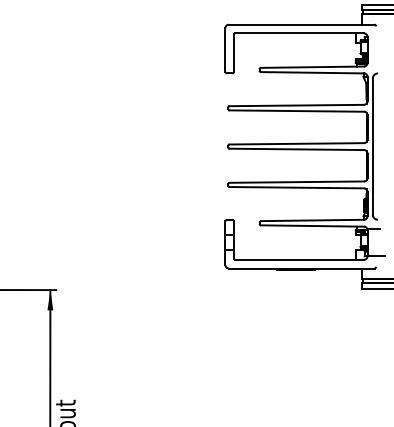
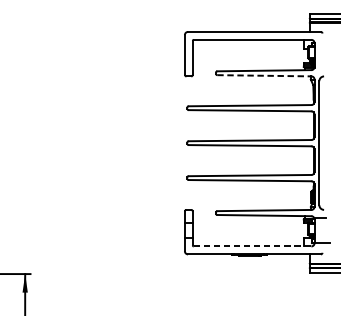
line: (312, 72) -> (264, 75), solid -> dashed
line: (300, 259) -> (253, 246), solid -> dashed

